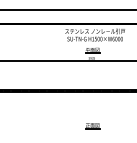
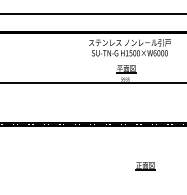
part: (92, 126) -> (145, 166), moved

